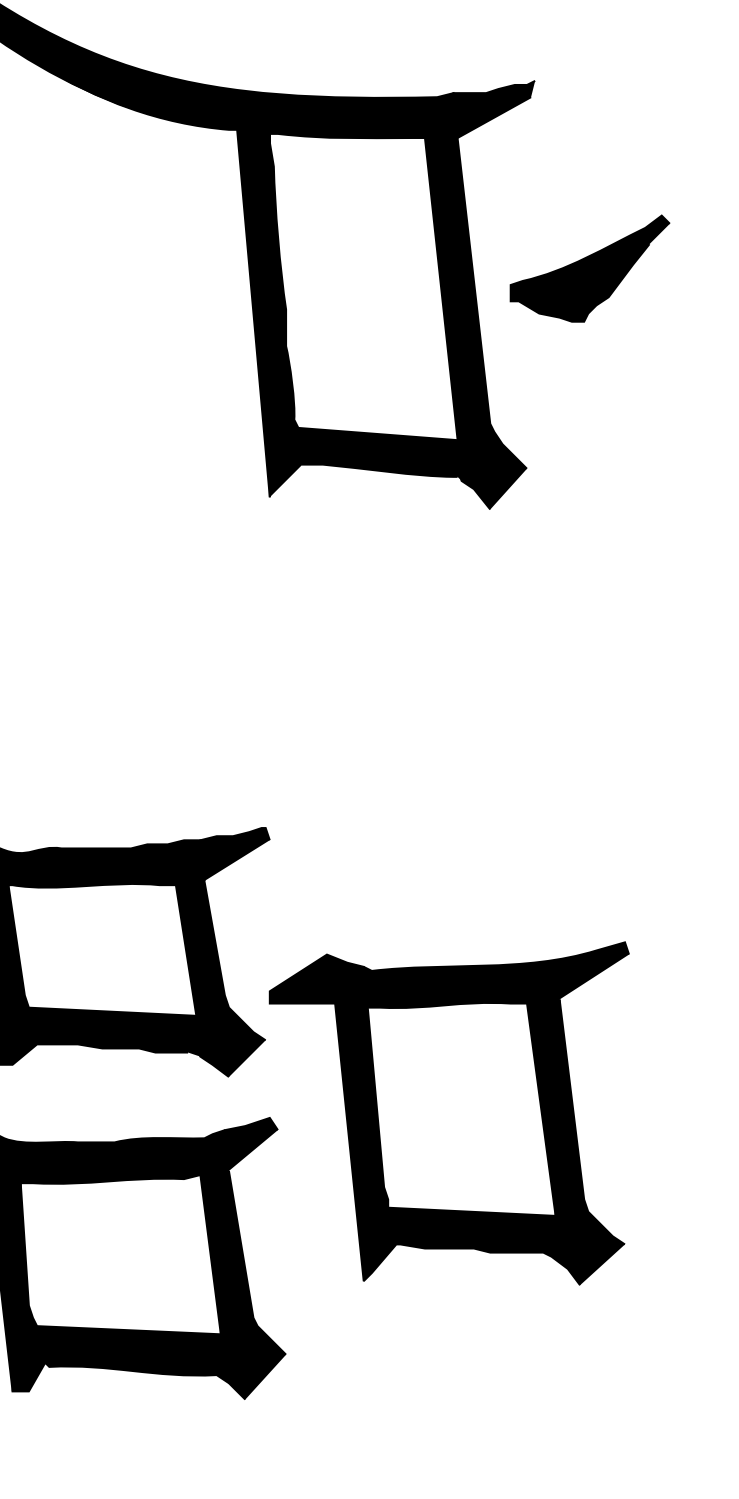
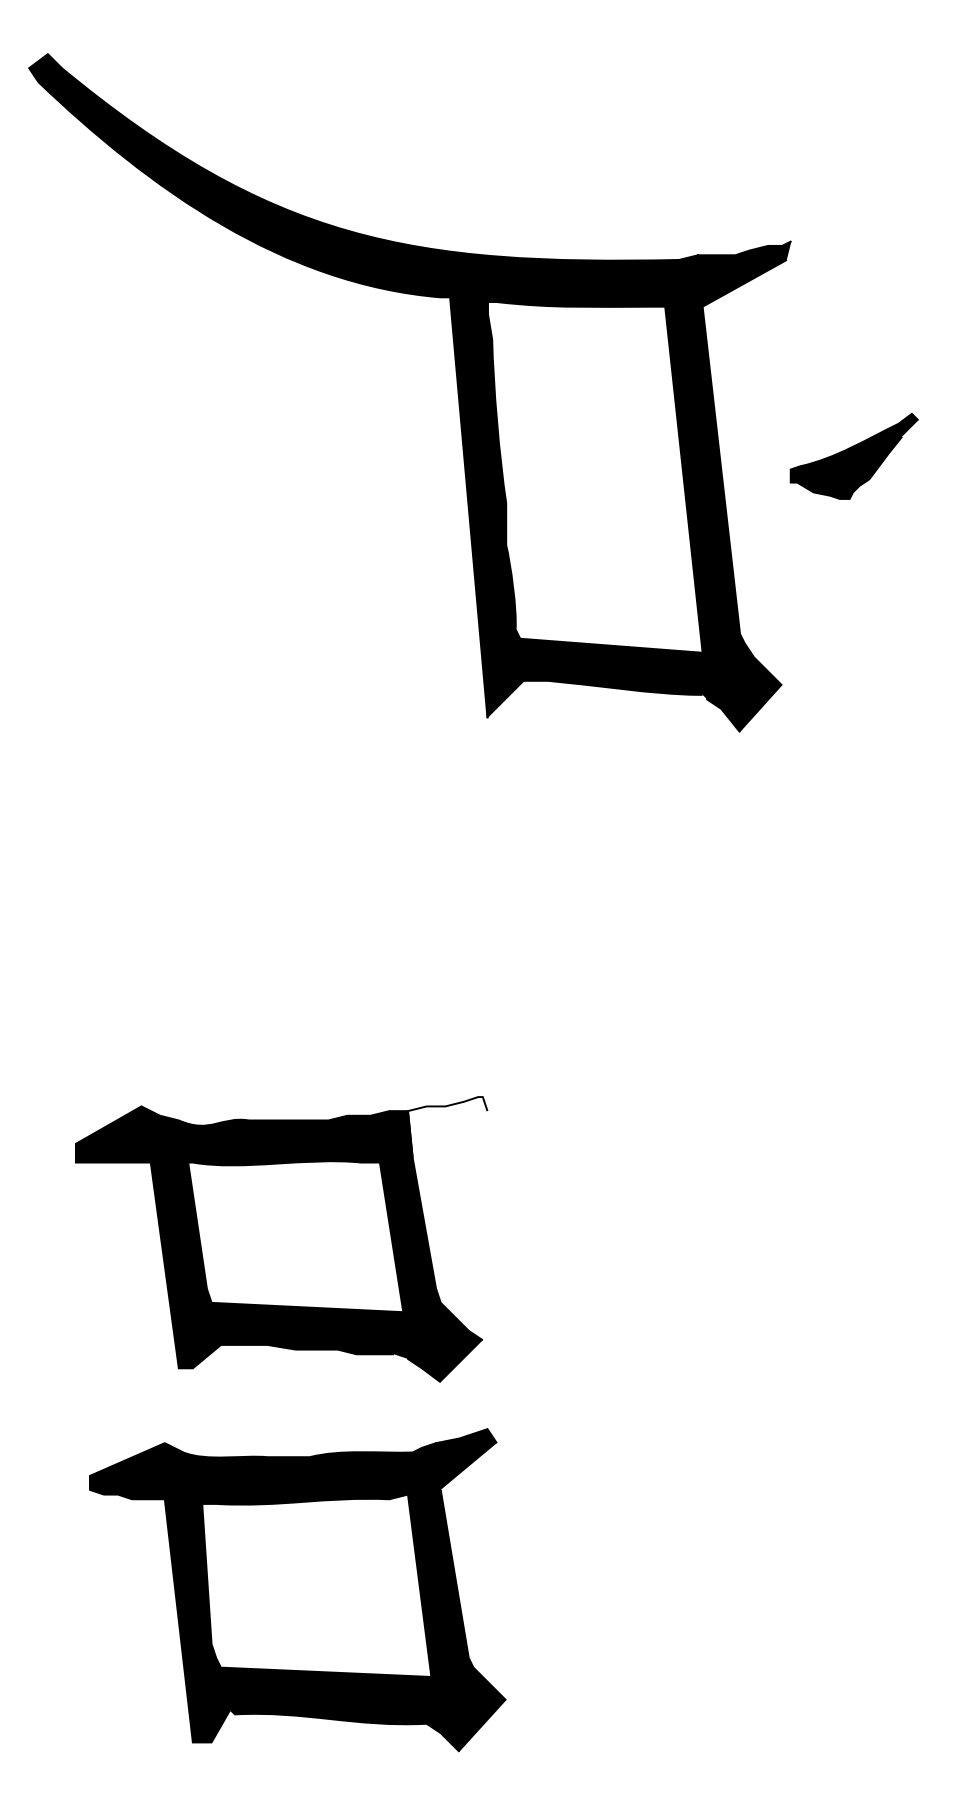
part: (590, 268) -> (854, 456), size x0.7
fill: (234, 854) -> (447, 1127), removed
part: (448, 1113) -> (692, 1424), removed

